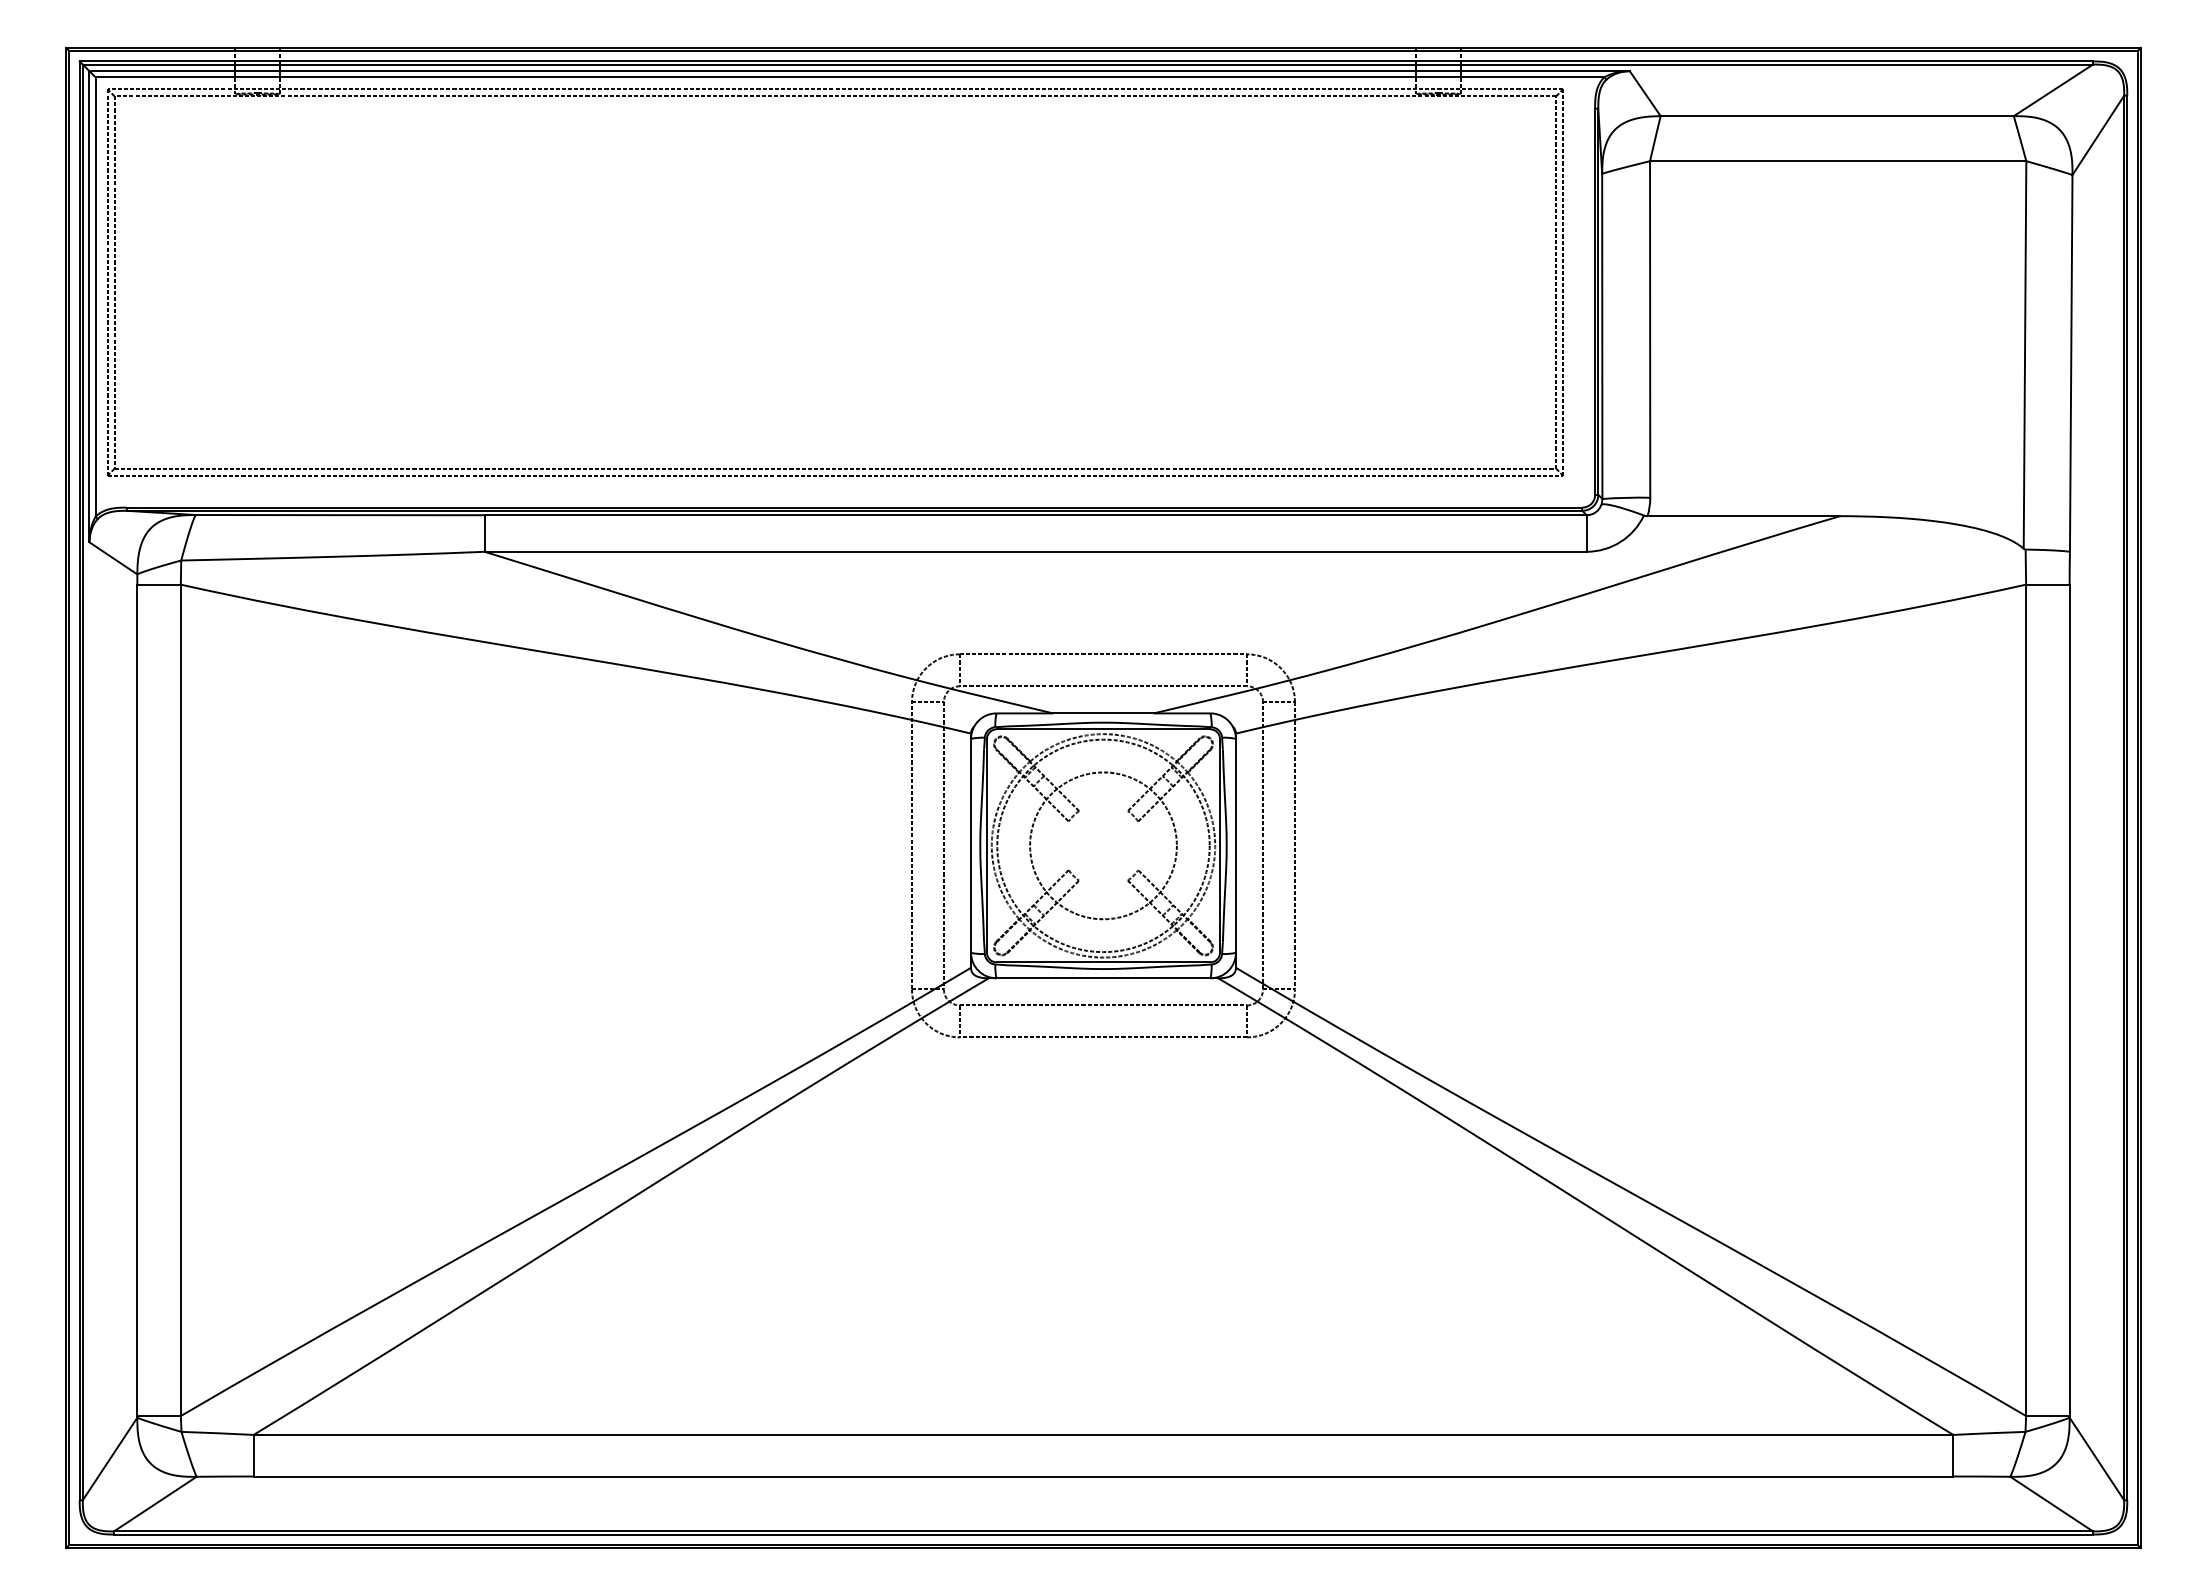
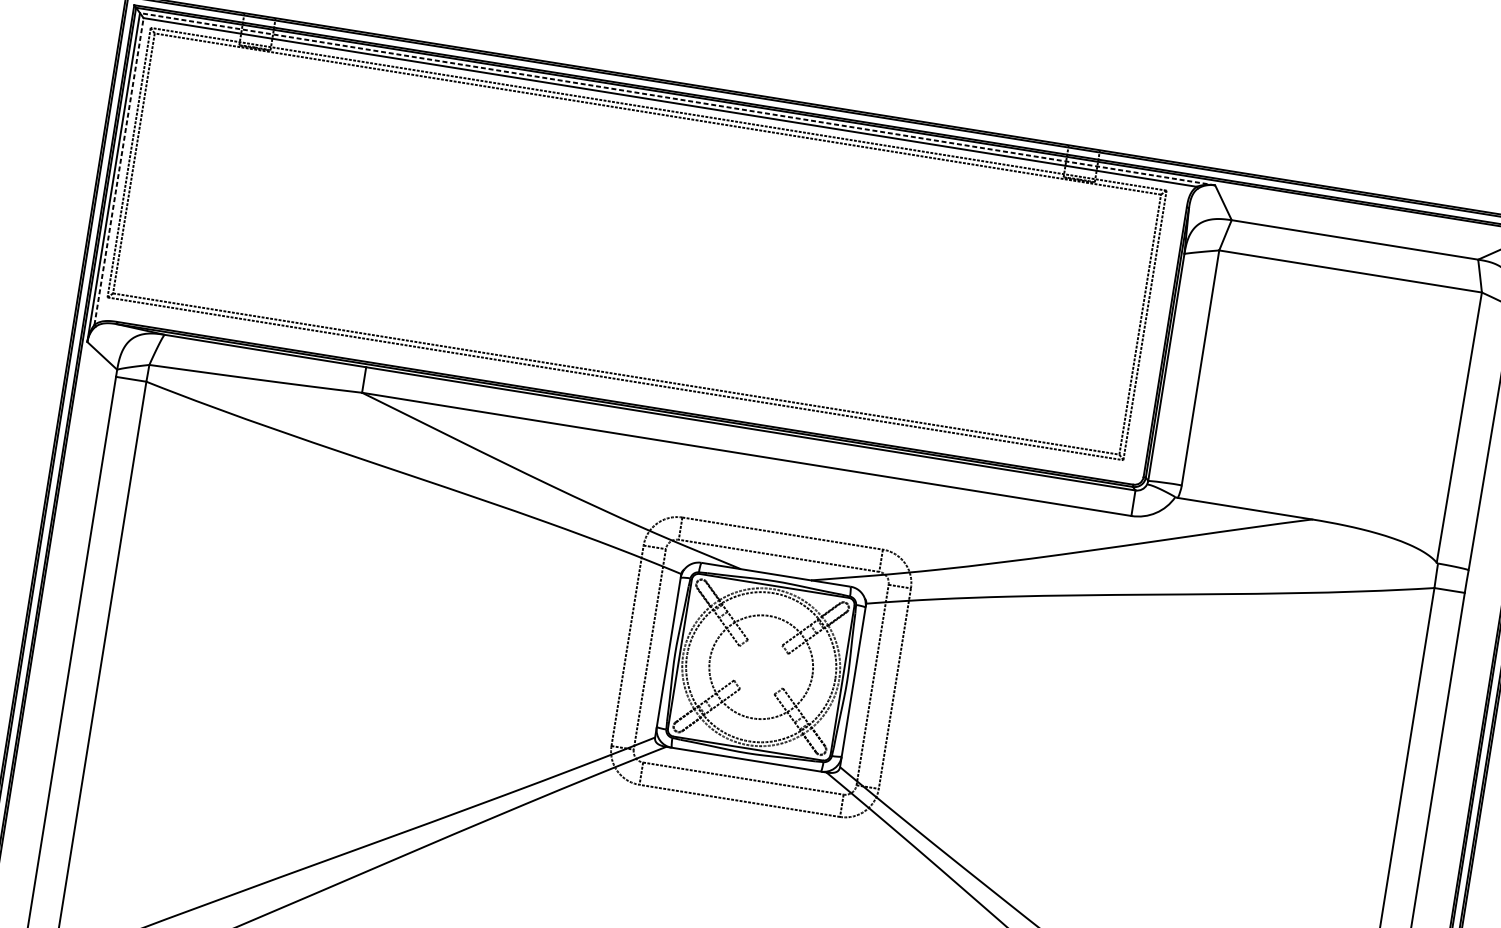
line: (859, 71) -> (677, 99), solid -> dashed
line: (95, 297) -> (118, 171), solid -> dashed

